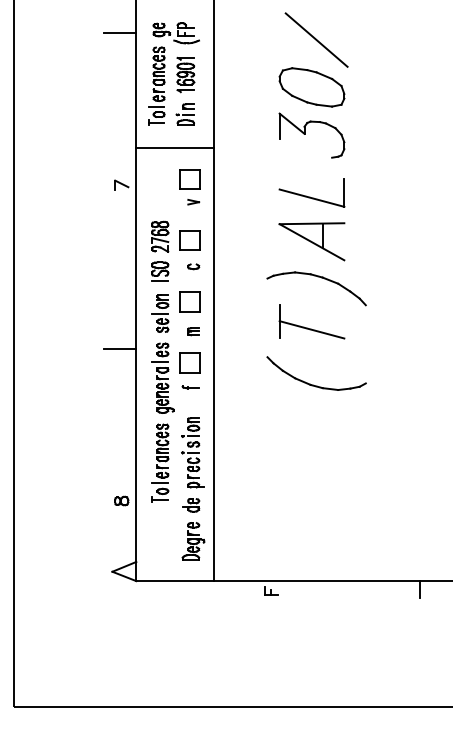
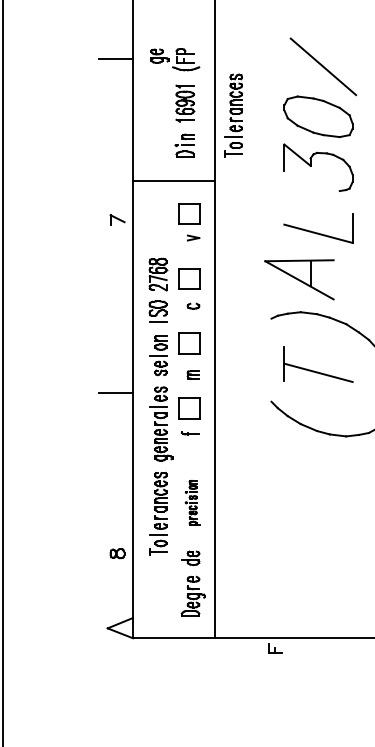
part: (156, 85) -> (233, 114), moved
part: (311, 241) -> (298, 279), moved
part: (192, 452) -> (192, 502), size x0.6

